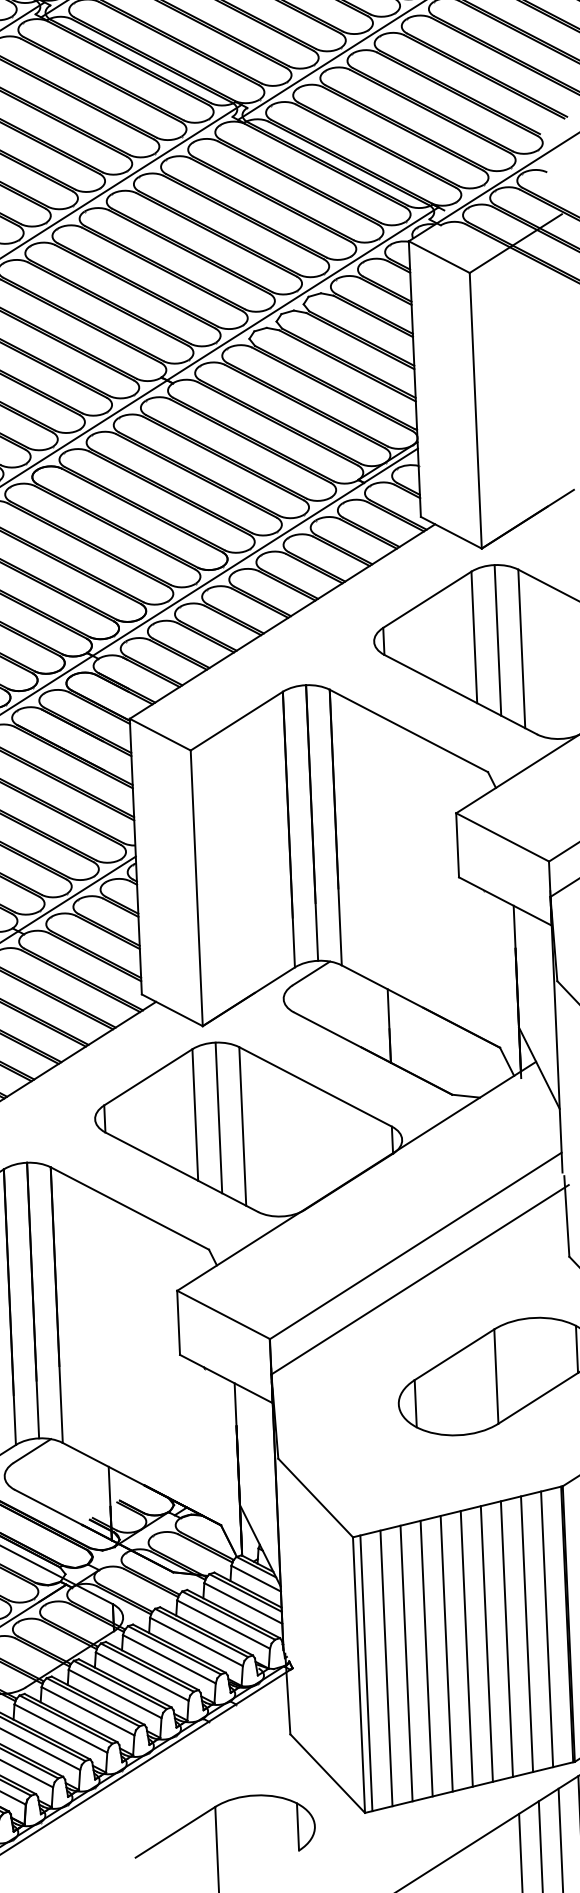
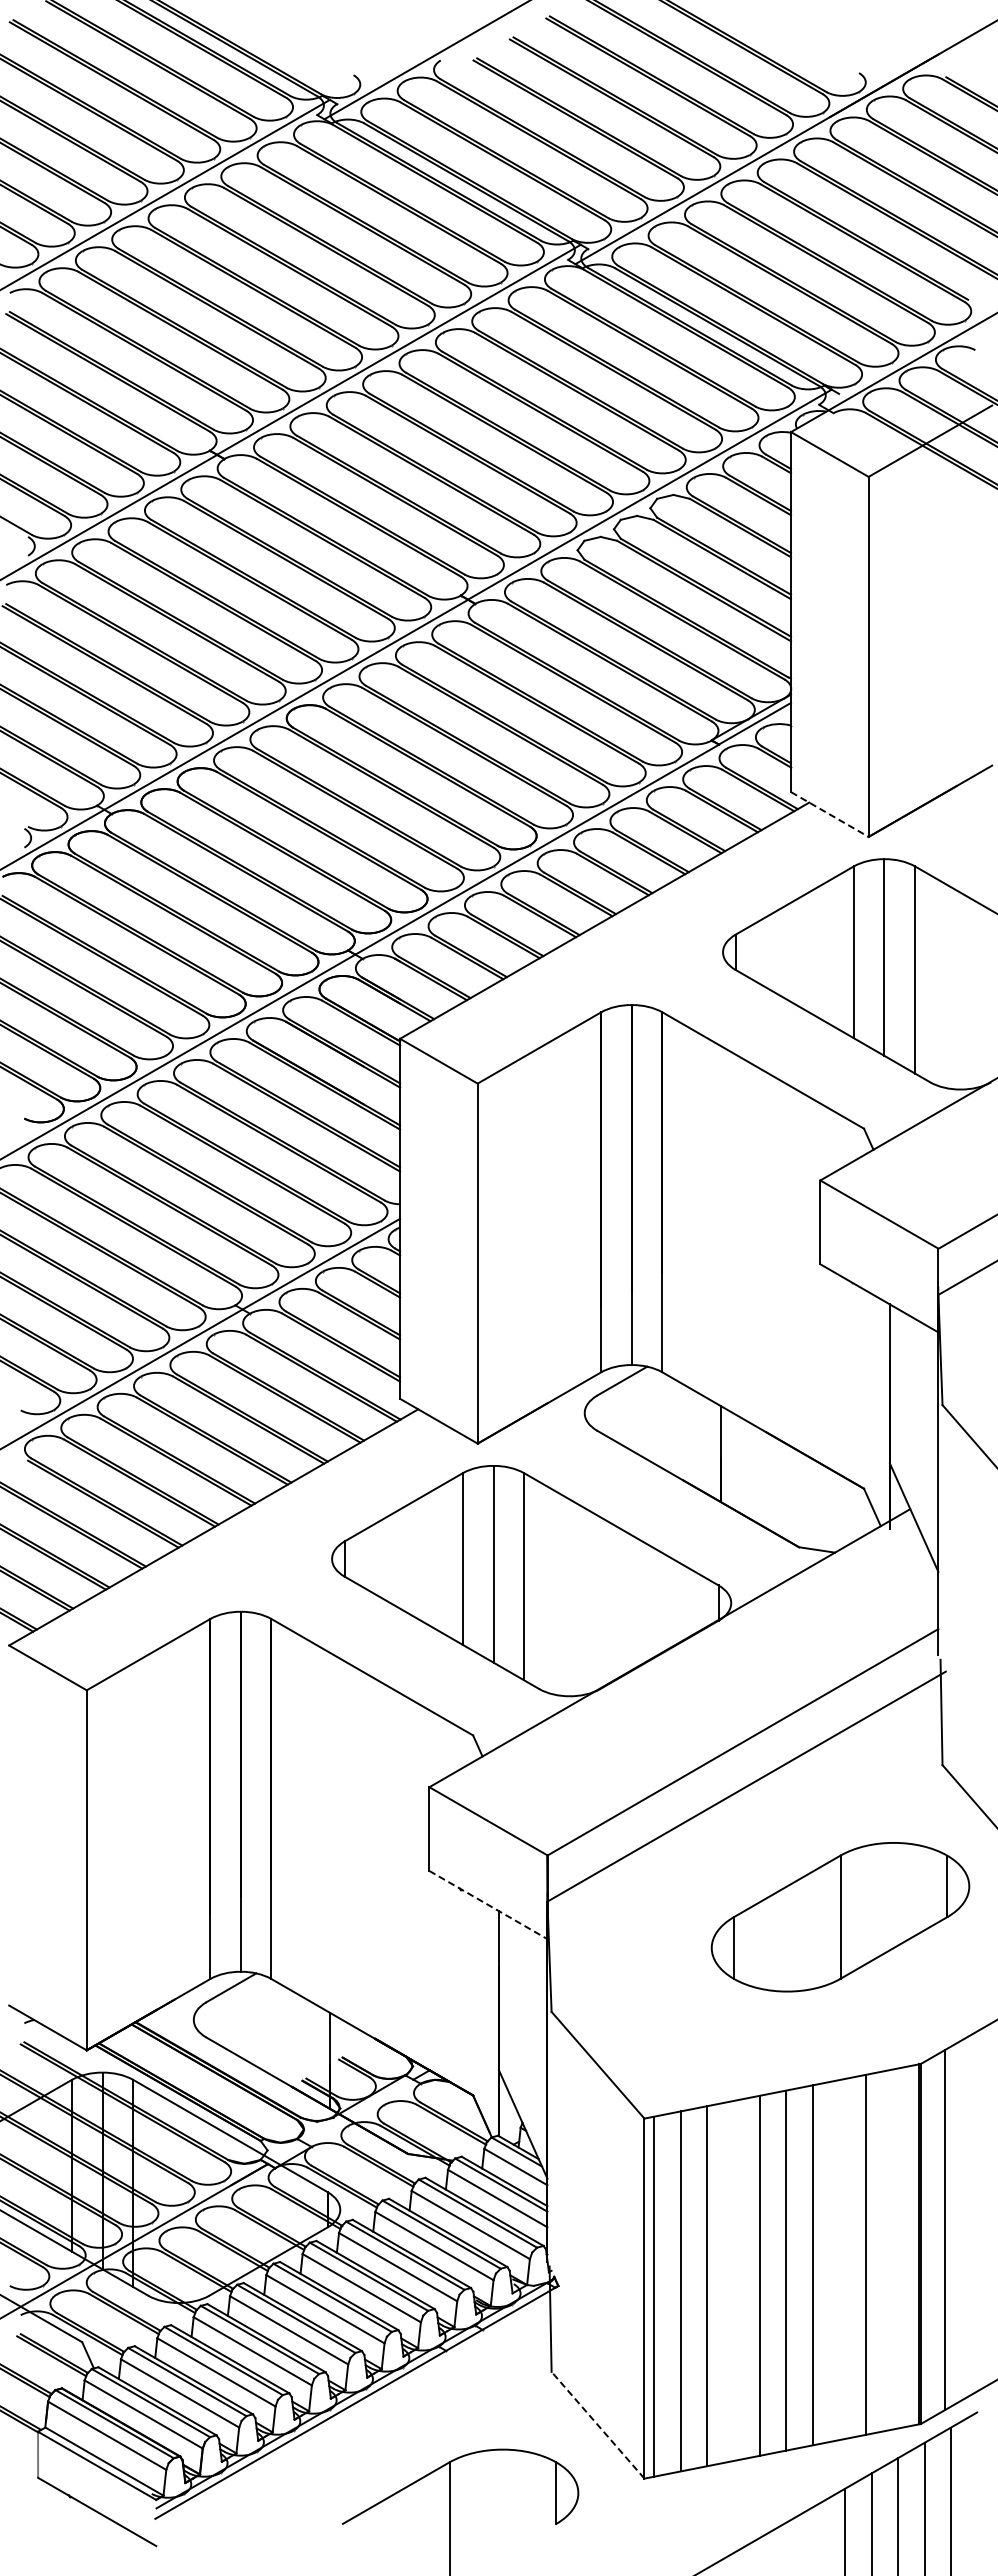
line: (451, 532) -> (829, 814), solid -> dashed
line: (226, 1379) -> (488, 1905), solid -> dashed
line: (547, 1629) -> (892, 2249), removed
line: (507, 1639) -> (839, 2260), removed
line: (426, 1659) -> (733, 2281), removed
line: (328, 1773) -> (598, 2425), solid -> dashed

